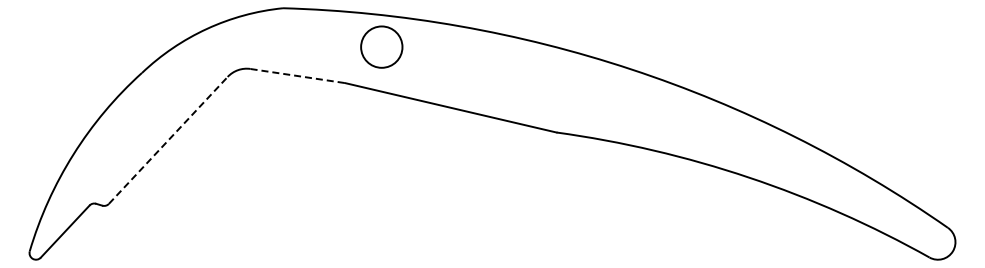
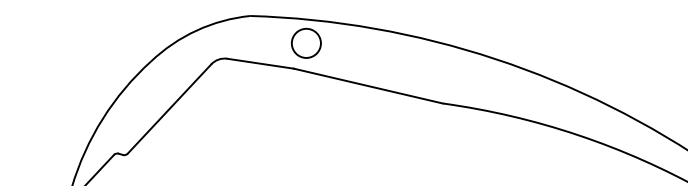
circle: (381, 46) -> (306, 42), moved
line: (297, 76) -> (260, 64), dashed -> solid
line: (168, 140) -> (169, 109), dashed -> solid

